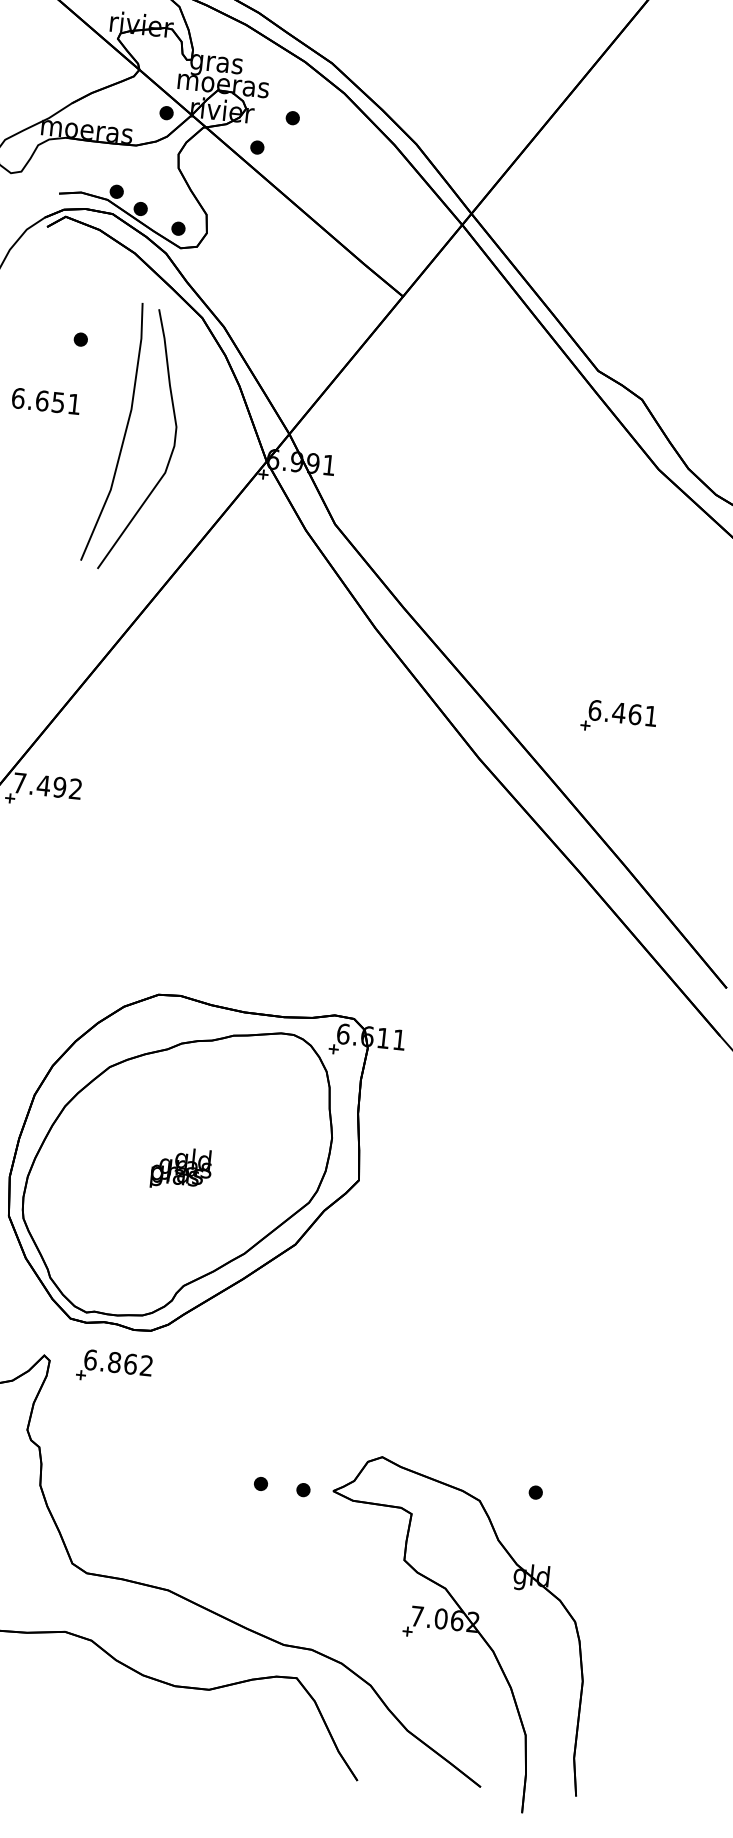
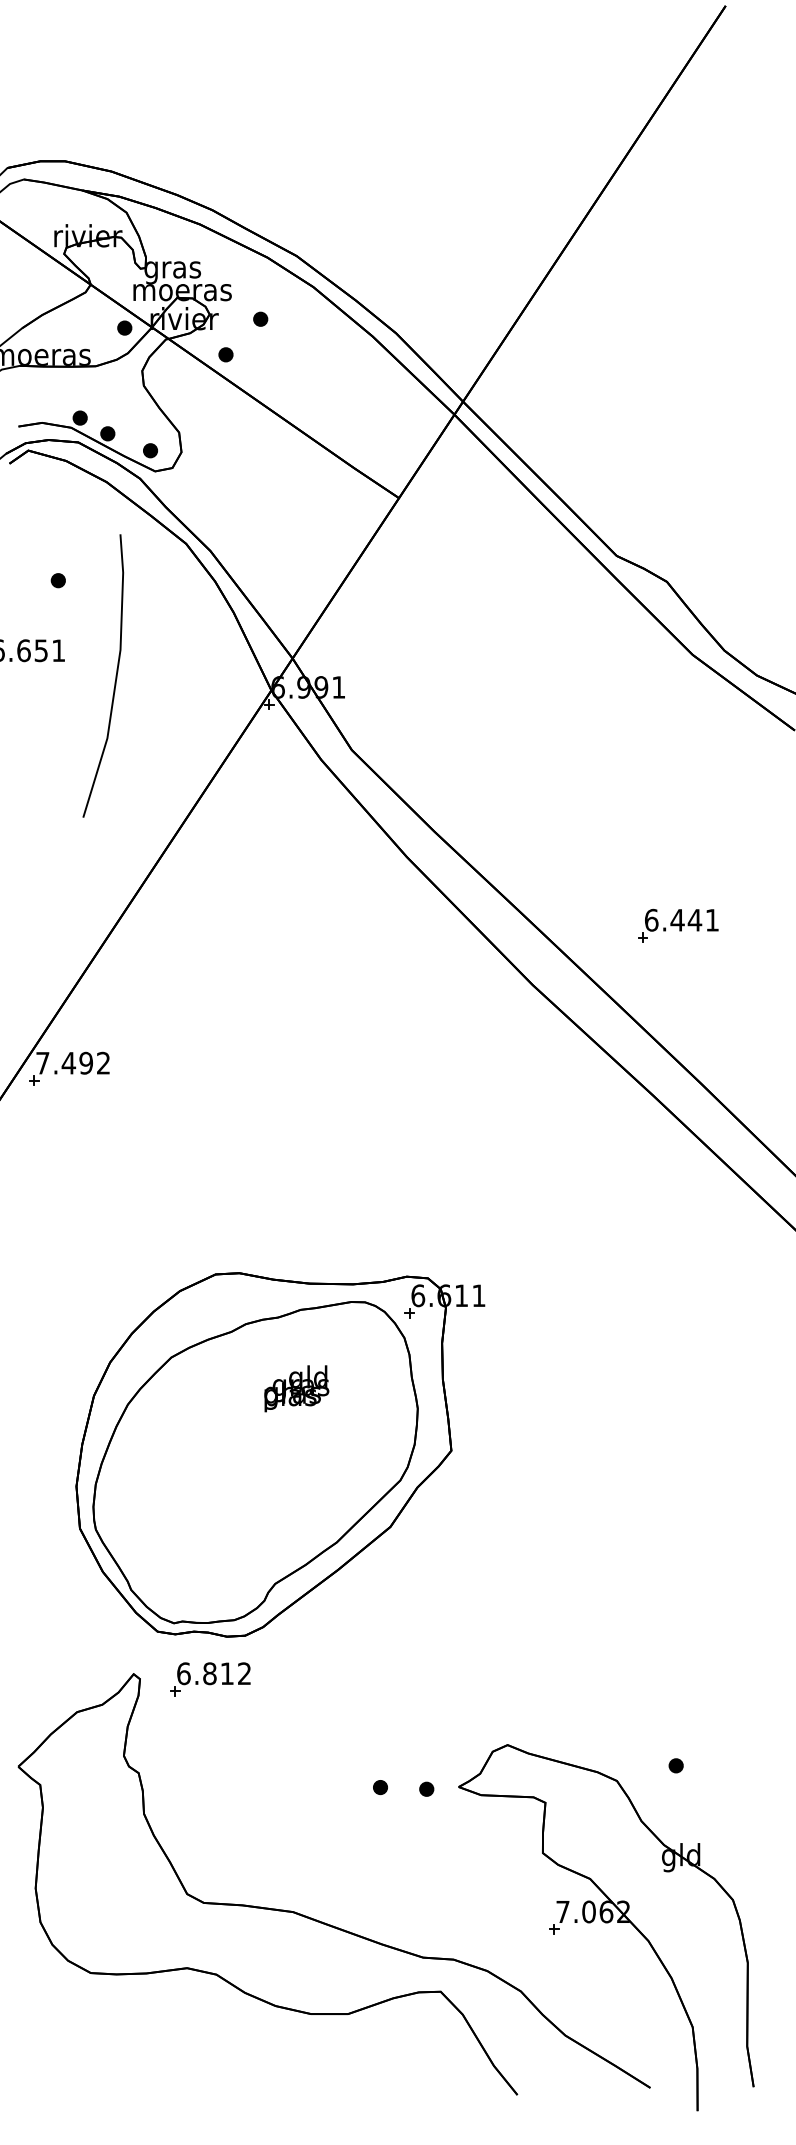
curve: (171, 449) -> (168, 688), removed
text: (634, 713) -> (694, 919), 6.461 -> 6.441
text: (181, 1168) -> (296, 1388), moved
text: (130, 1363) -> (227, 1673), 6.862 -> 6.812

